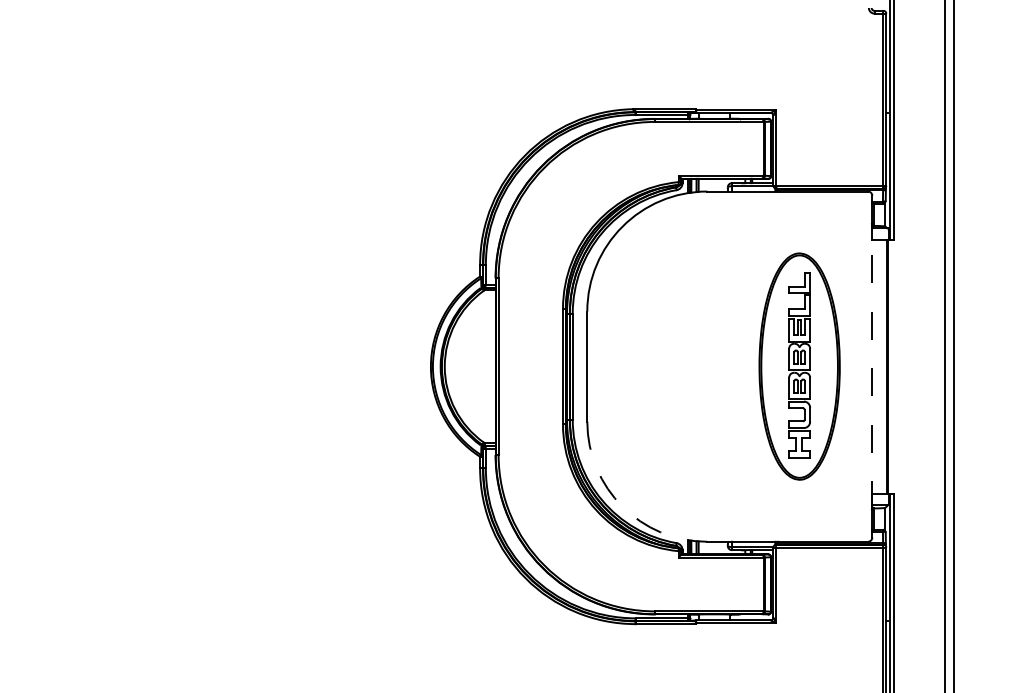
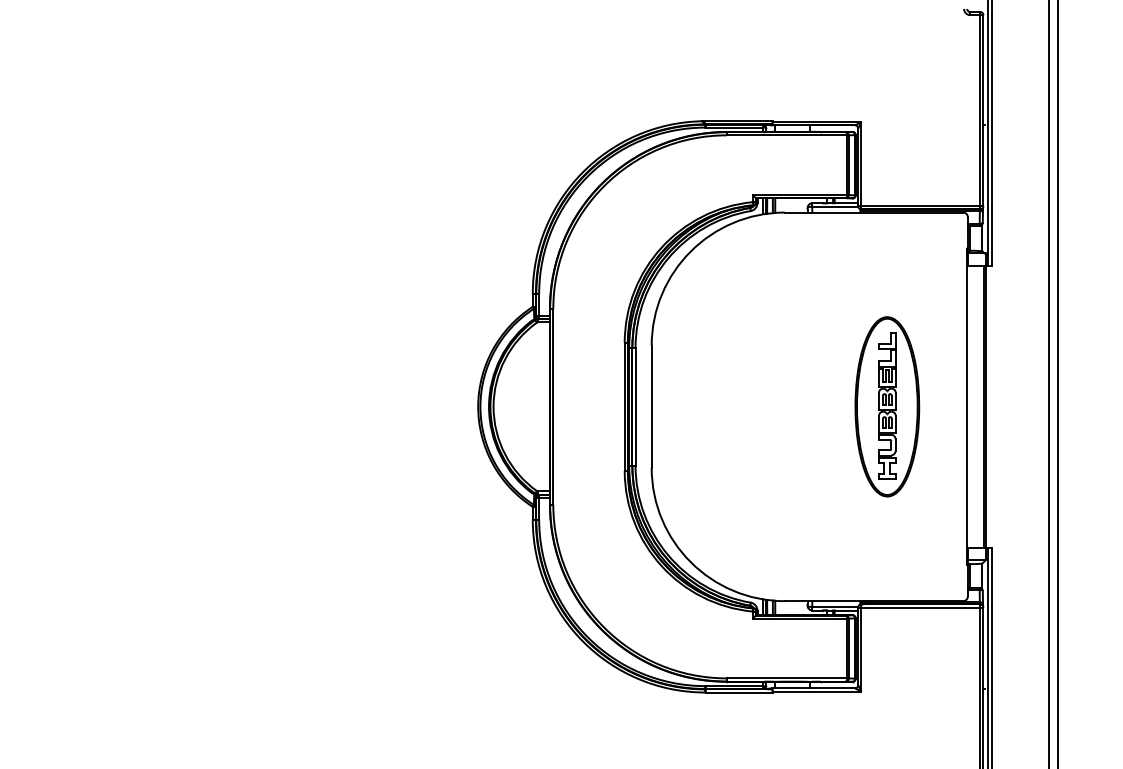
part: (799, 366) -> (887, 406), size x0.71
line: (871, 366) -> (967, 406), dashed -> solid
arc: (622, 506) -> (690, 562), dashed -> solid

